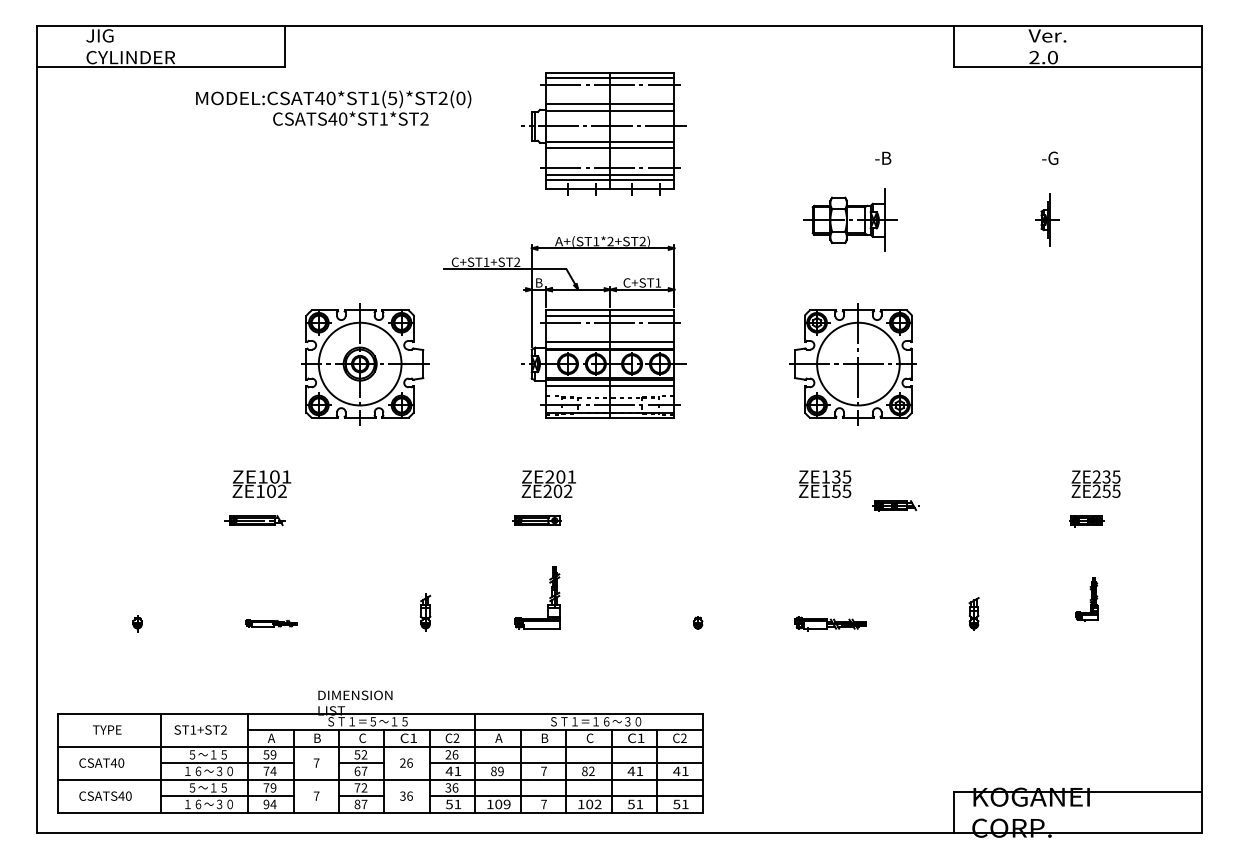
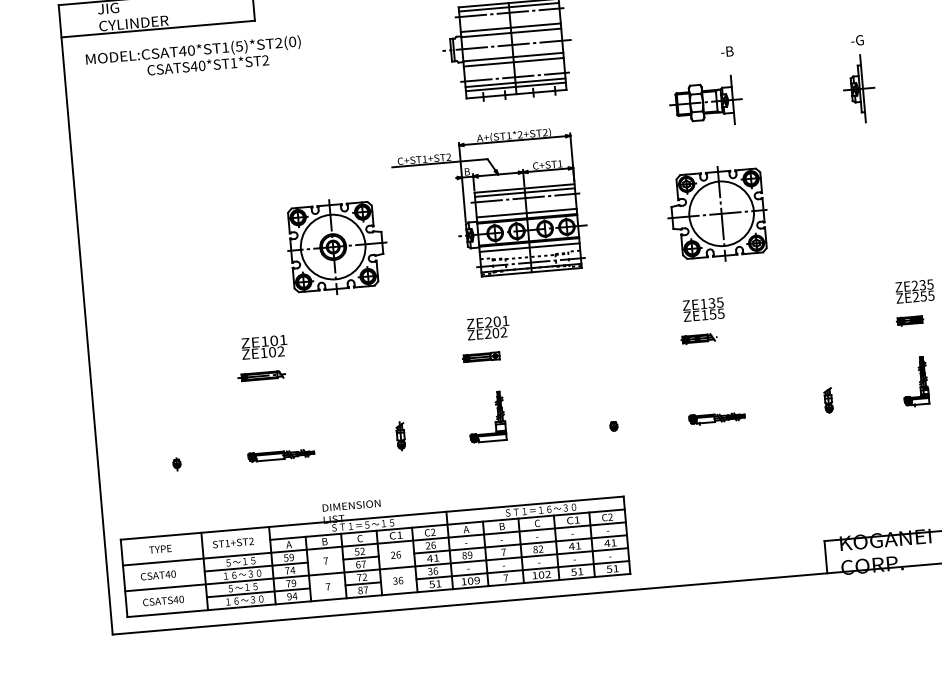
text: (333, 107) -> (193, 57), moved
part: (1047, 219) -> (859, 88), size x1.67
part: (895, 505) -> (698, 338), moved
part: (1086, 599) -> (915, 382), size x1.43
part: (271, 623) -> (281, 455), size x1.67

